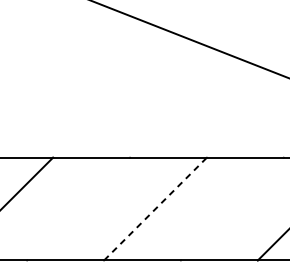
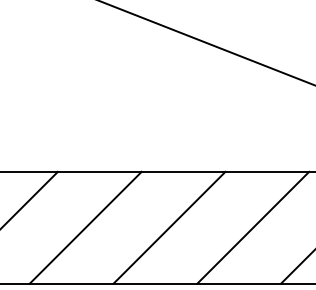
line: (78, 208) -> (85, 227), added
line: (155, 208) -> (169, 227), dashed -> solid
line: (232, 208) -> (253, 227), added

